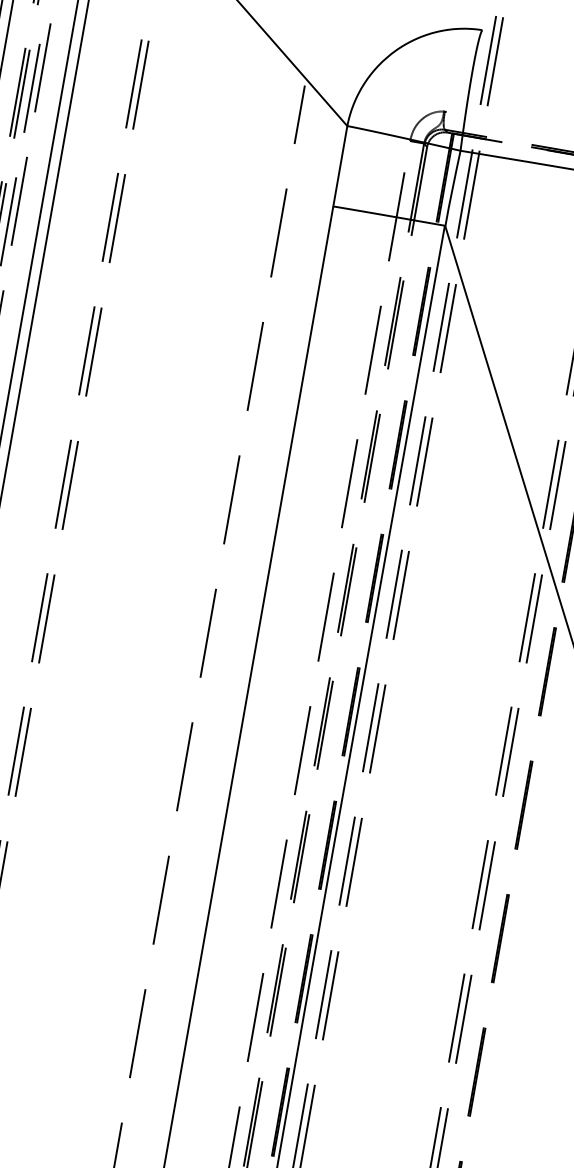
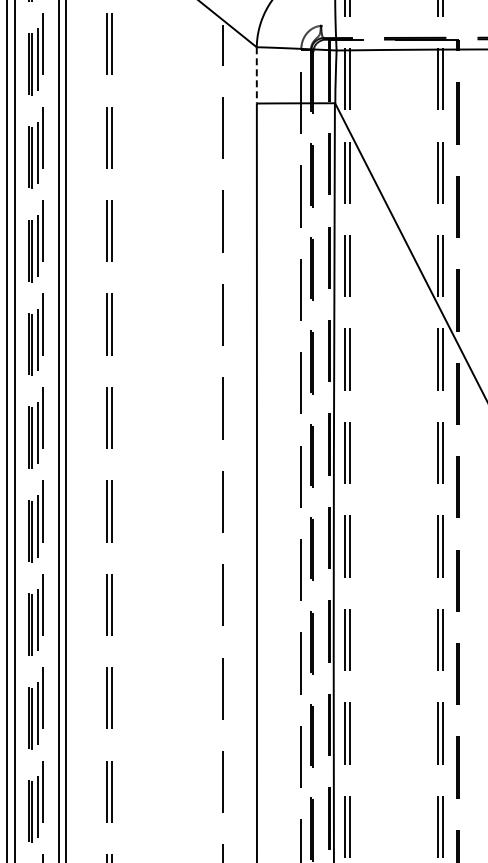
line: (339, 166) -> (256, 75), solid -> dashed

